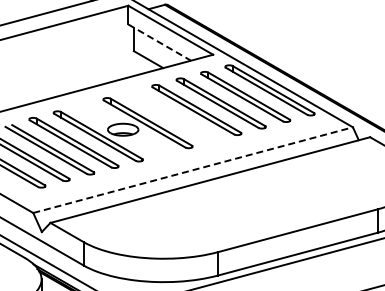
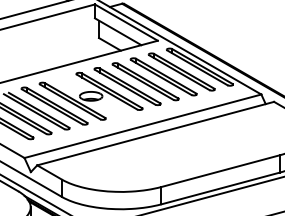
line: (160, 42) -> (118, 31), dashed -> solid
part: (171, 116) -> (126, 86), added
line: (193, 170) -> (143, 126), dashed -> solid

